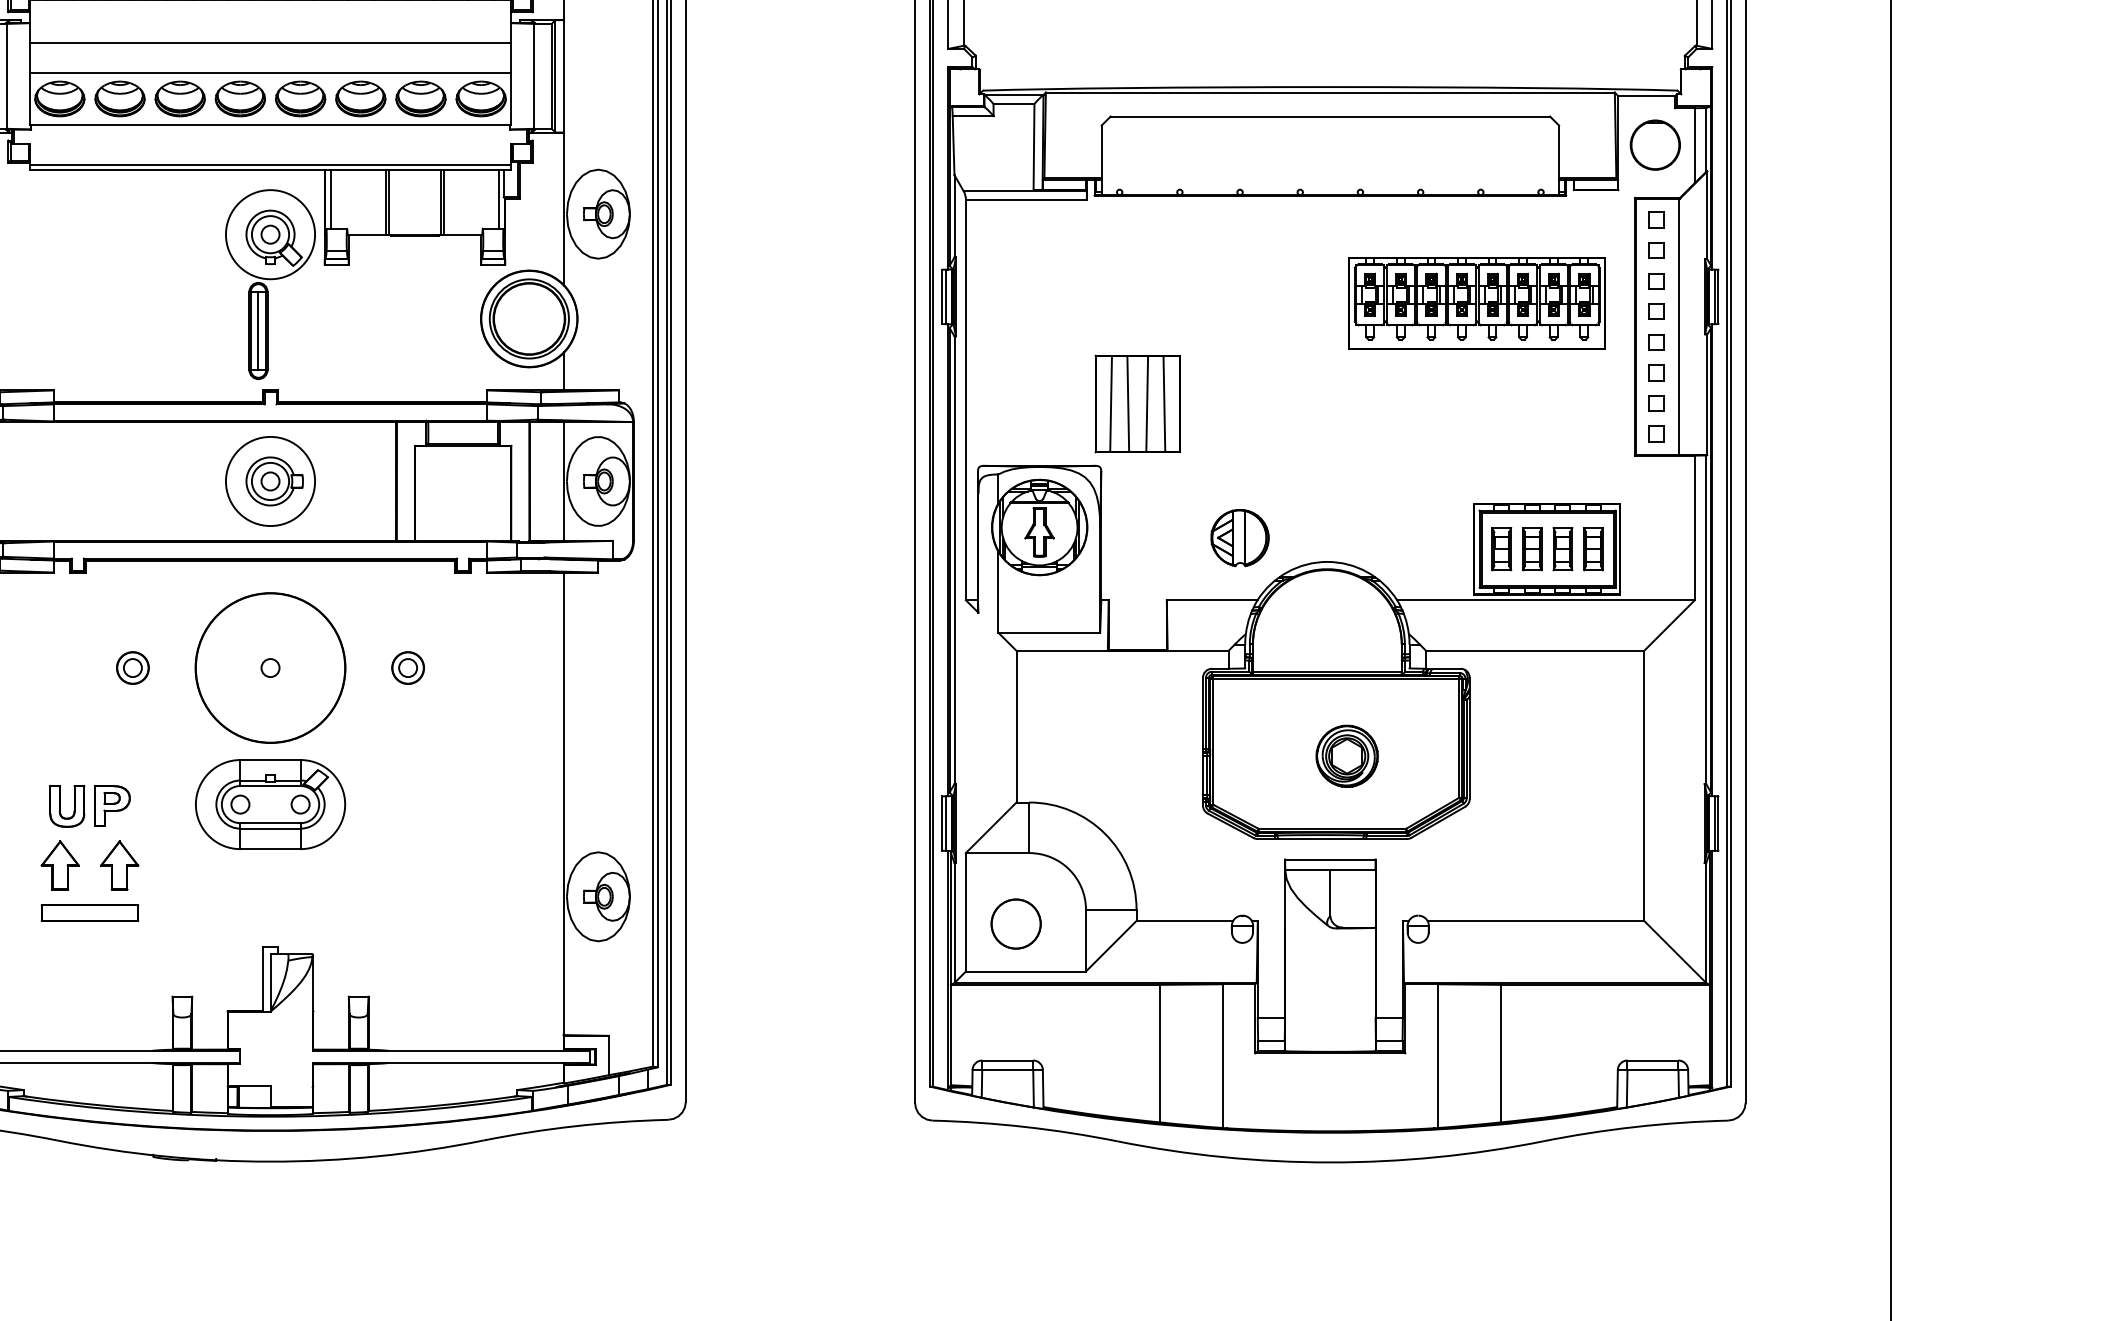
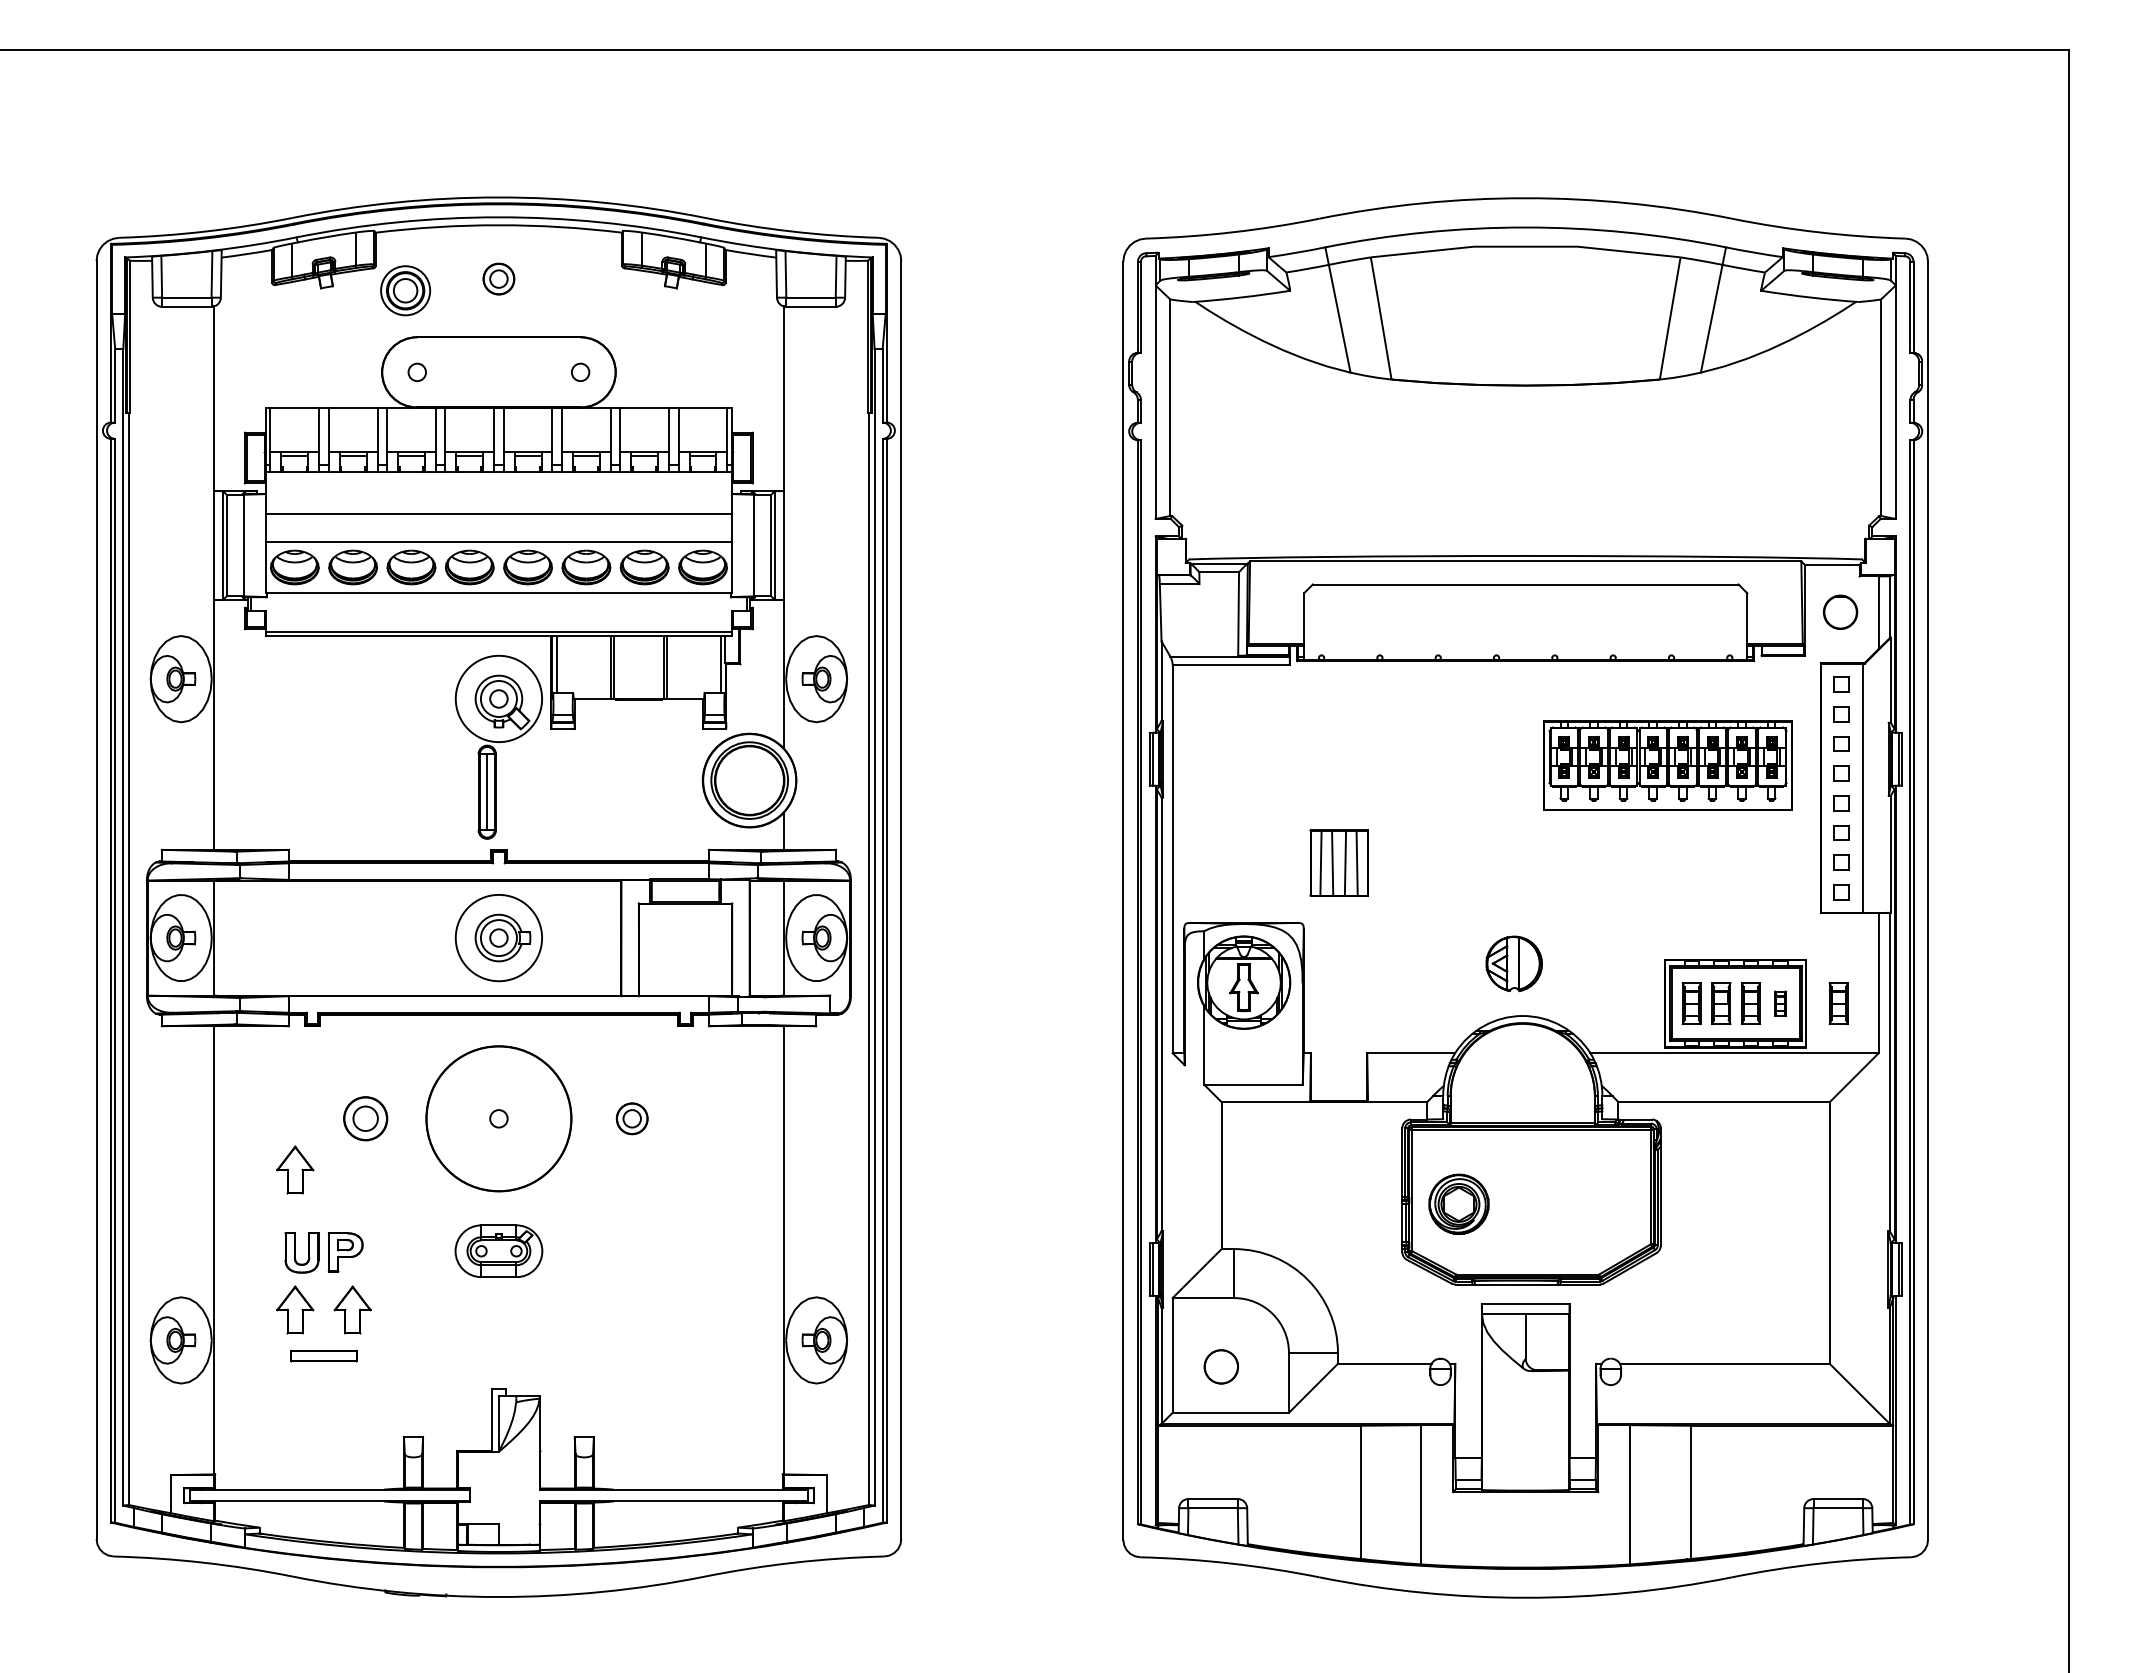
part: (1655, 145) -> (1840, 612), size x0.7
part: (1137, 403) -> (1338, 862), size x0.7
part: (1239, 537) -> (1513, 963), moved
part: (1593, 549) -> (1780, 1003), size x0.6
part: (1653, 549) -> (1838, 1003), added
part: (132, 667) -> (365, 1118), size x1.4
part: (60, 720) -> (295, 1169), added
part: (1346, 755) -> (1458, 1203), moved
part: (270, 805) -> (498, 1251), size x0.6
part: (89, 912) -> (323, 1355), size x0.7
part: (1016, 923) -> (1221, 1366), size x0.7

